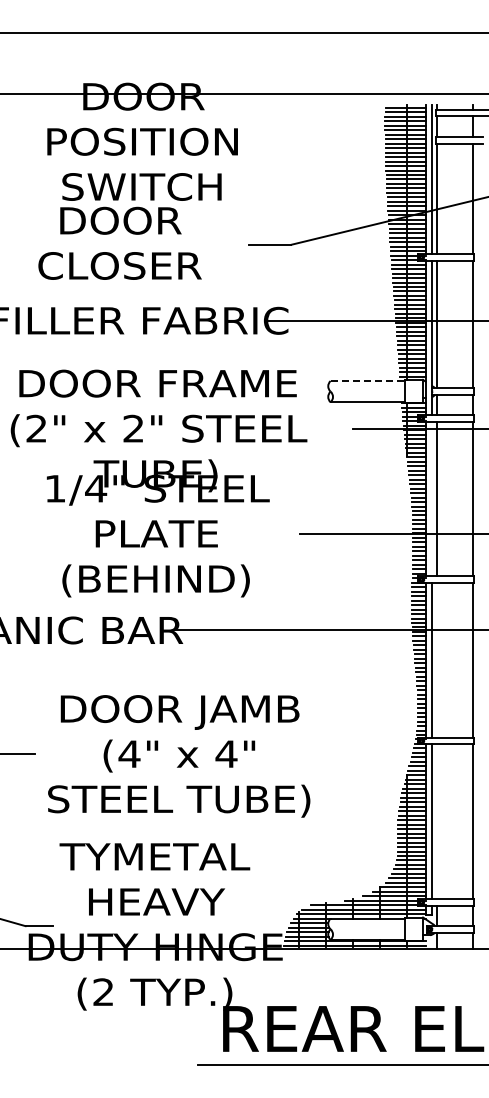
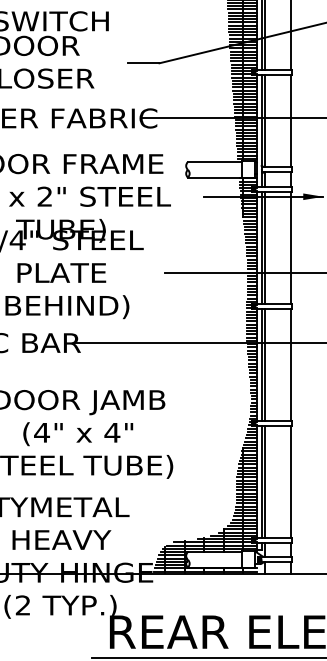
line: (368, 381) -> (215, 162), dashed -> solid
line: (432, 498) -> (261, 247), added
line: (436, 660) -> (264, 364), added
line: (436, 821) -> (264, 481), added

